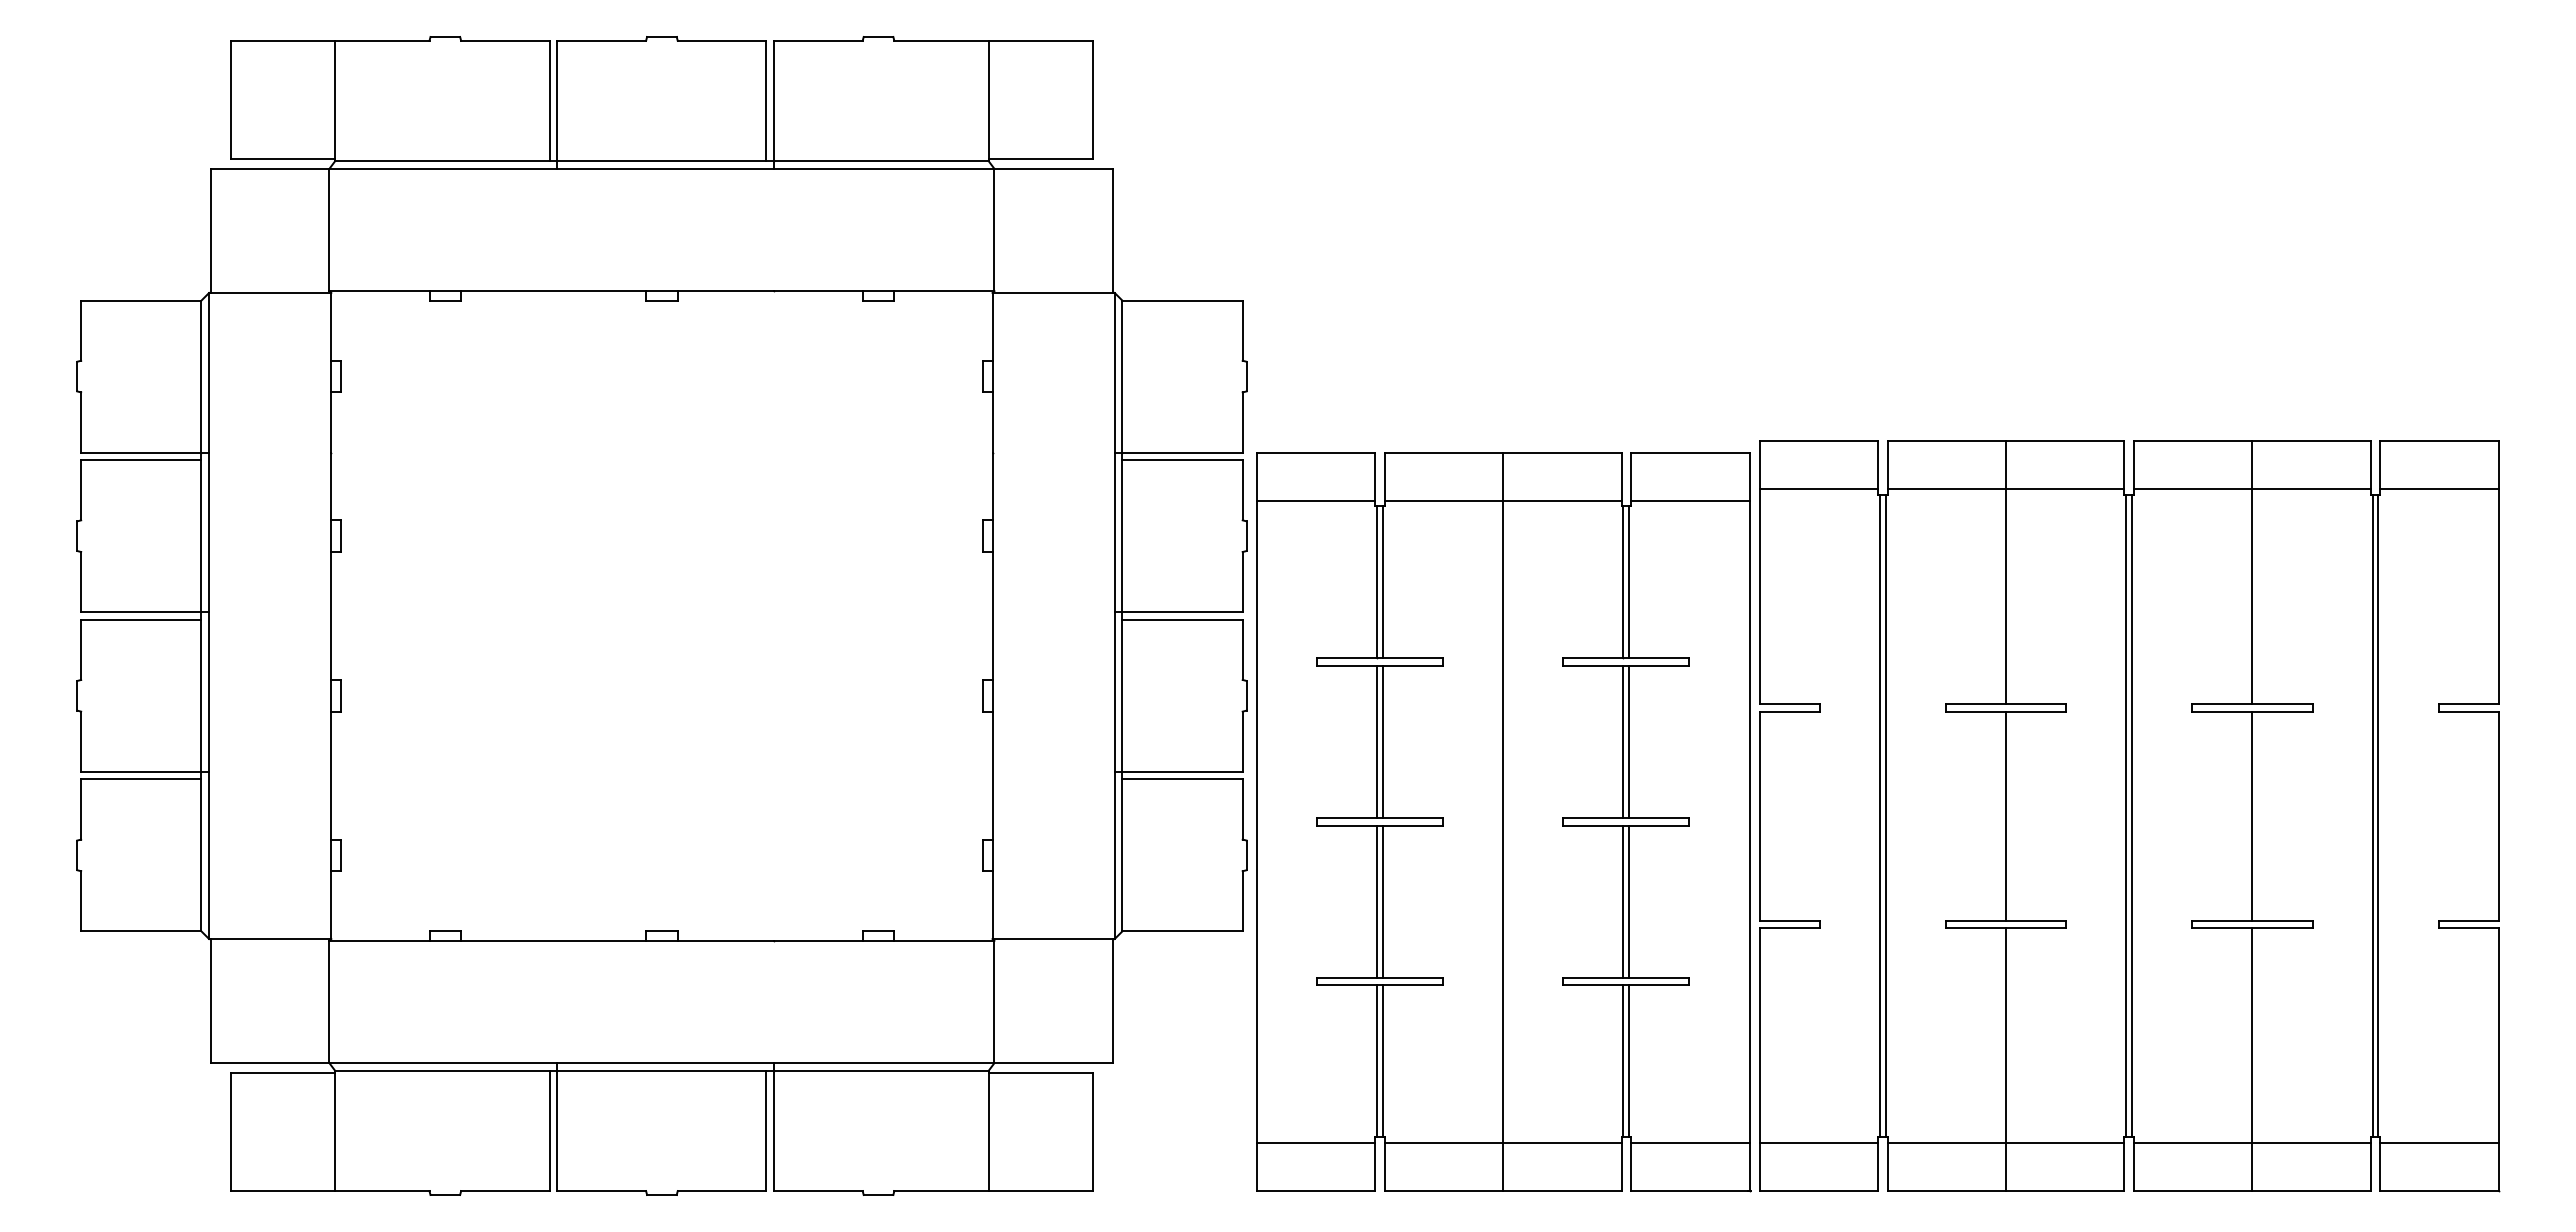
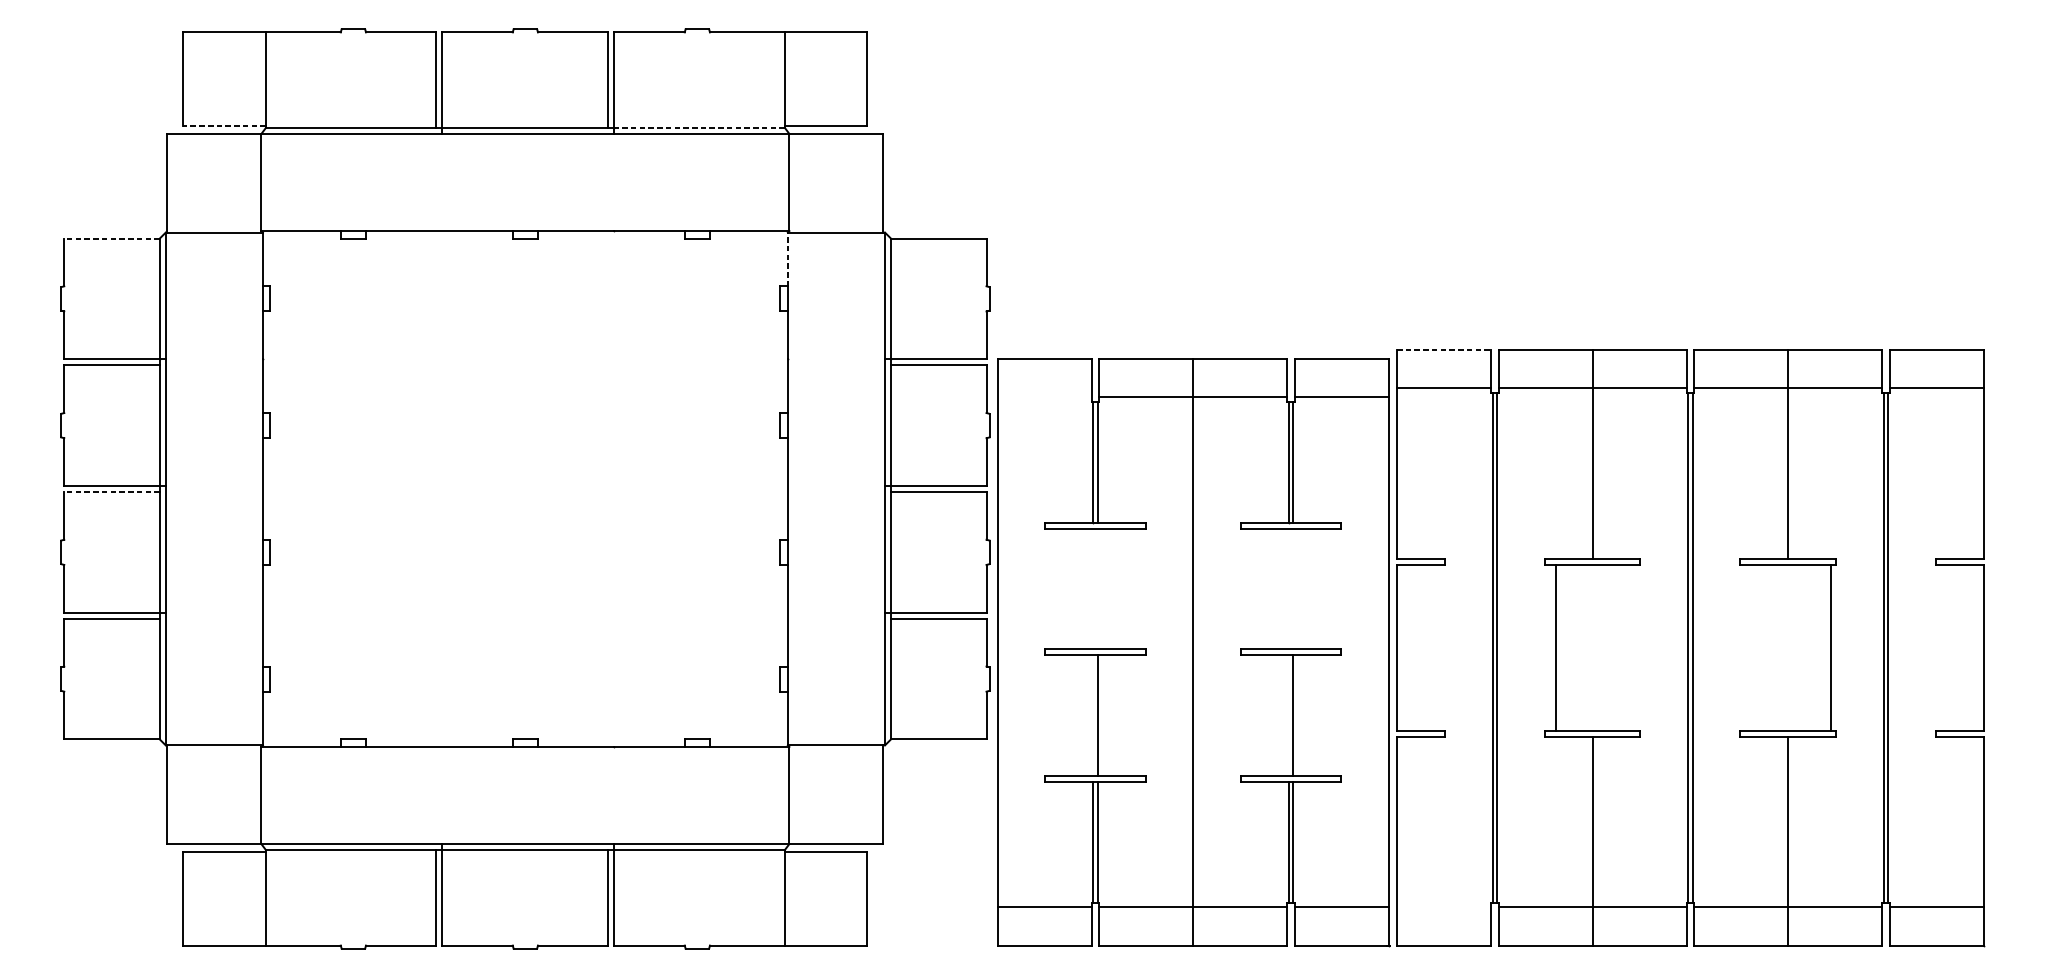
line: (283, 159) -> (224, 126), solid -> dashed
line: (880, 161) -> (698, 128), solid -> dashed
line: (140, 300) -> (111, 238), solid -> dashed
line: (992, 326) -> (787, 259), solid -> dashed
line: (1819, 441) -> (1444, 350), solid -> dashed
line: (1315, 500) -> (1044, 397), removed
line: (140, 619) -> (111, 491), solid -> dashed
line: (1377, 742) -> (1093, 589), removed
line: (1382, 742) -> (1097, 589), removed
line: (1623, 742) -> (1288, 589), removed
line: (1629, 742) -> (1293, 589), removed
line: (2006, 815) -> (1556, 647), moved
line: (2252, 815) -> (1831, 647), moved
line: (1377, 901) -> (1093, 715), removed
line: (1623, 901) -> (1288, 715), removed
line: (1818, 1142) -> (1443, 907), removed

